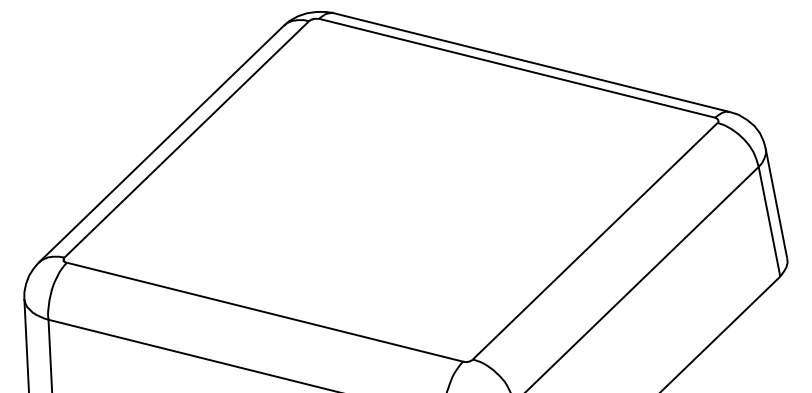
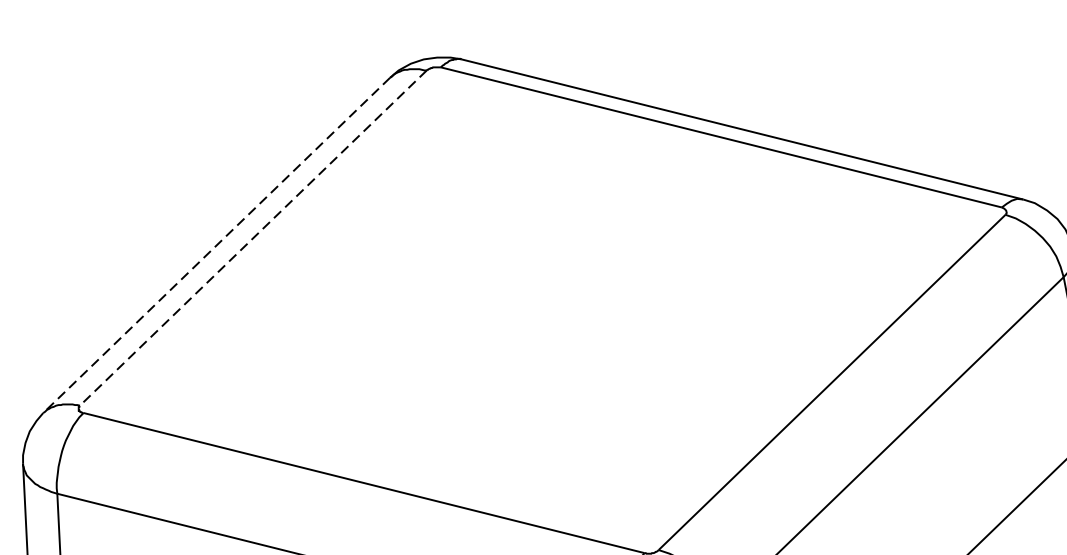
line: (186, 139) -> (252, 238), solid -> dashed
line: (160, 144) -> (215, 245), solid -> dashed

